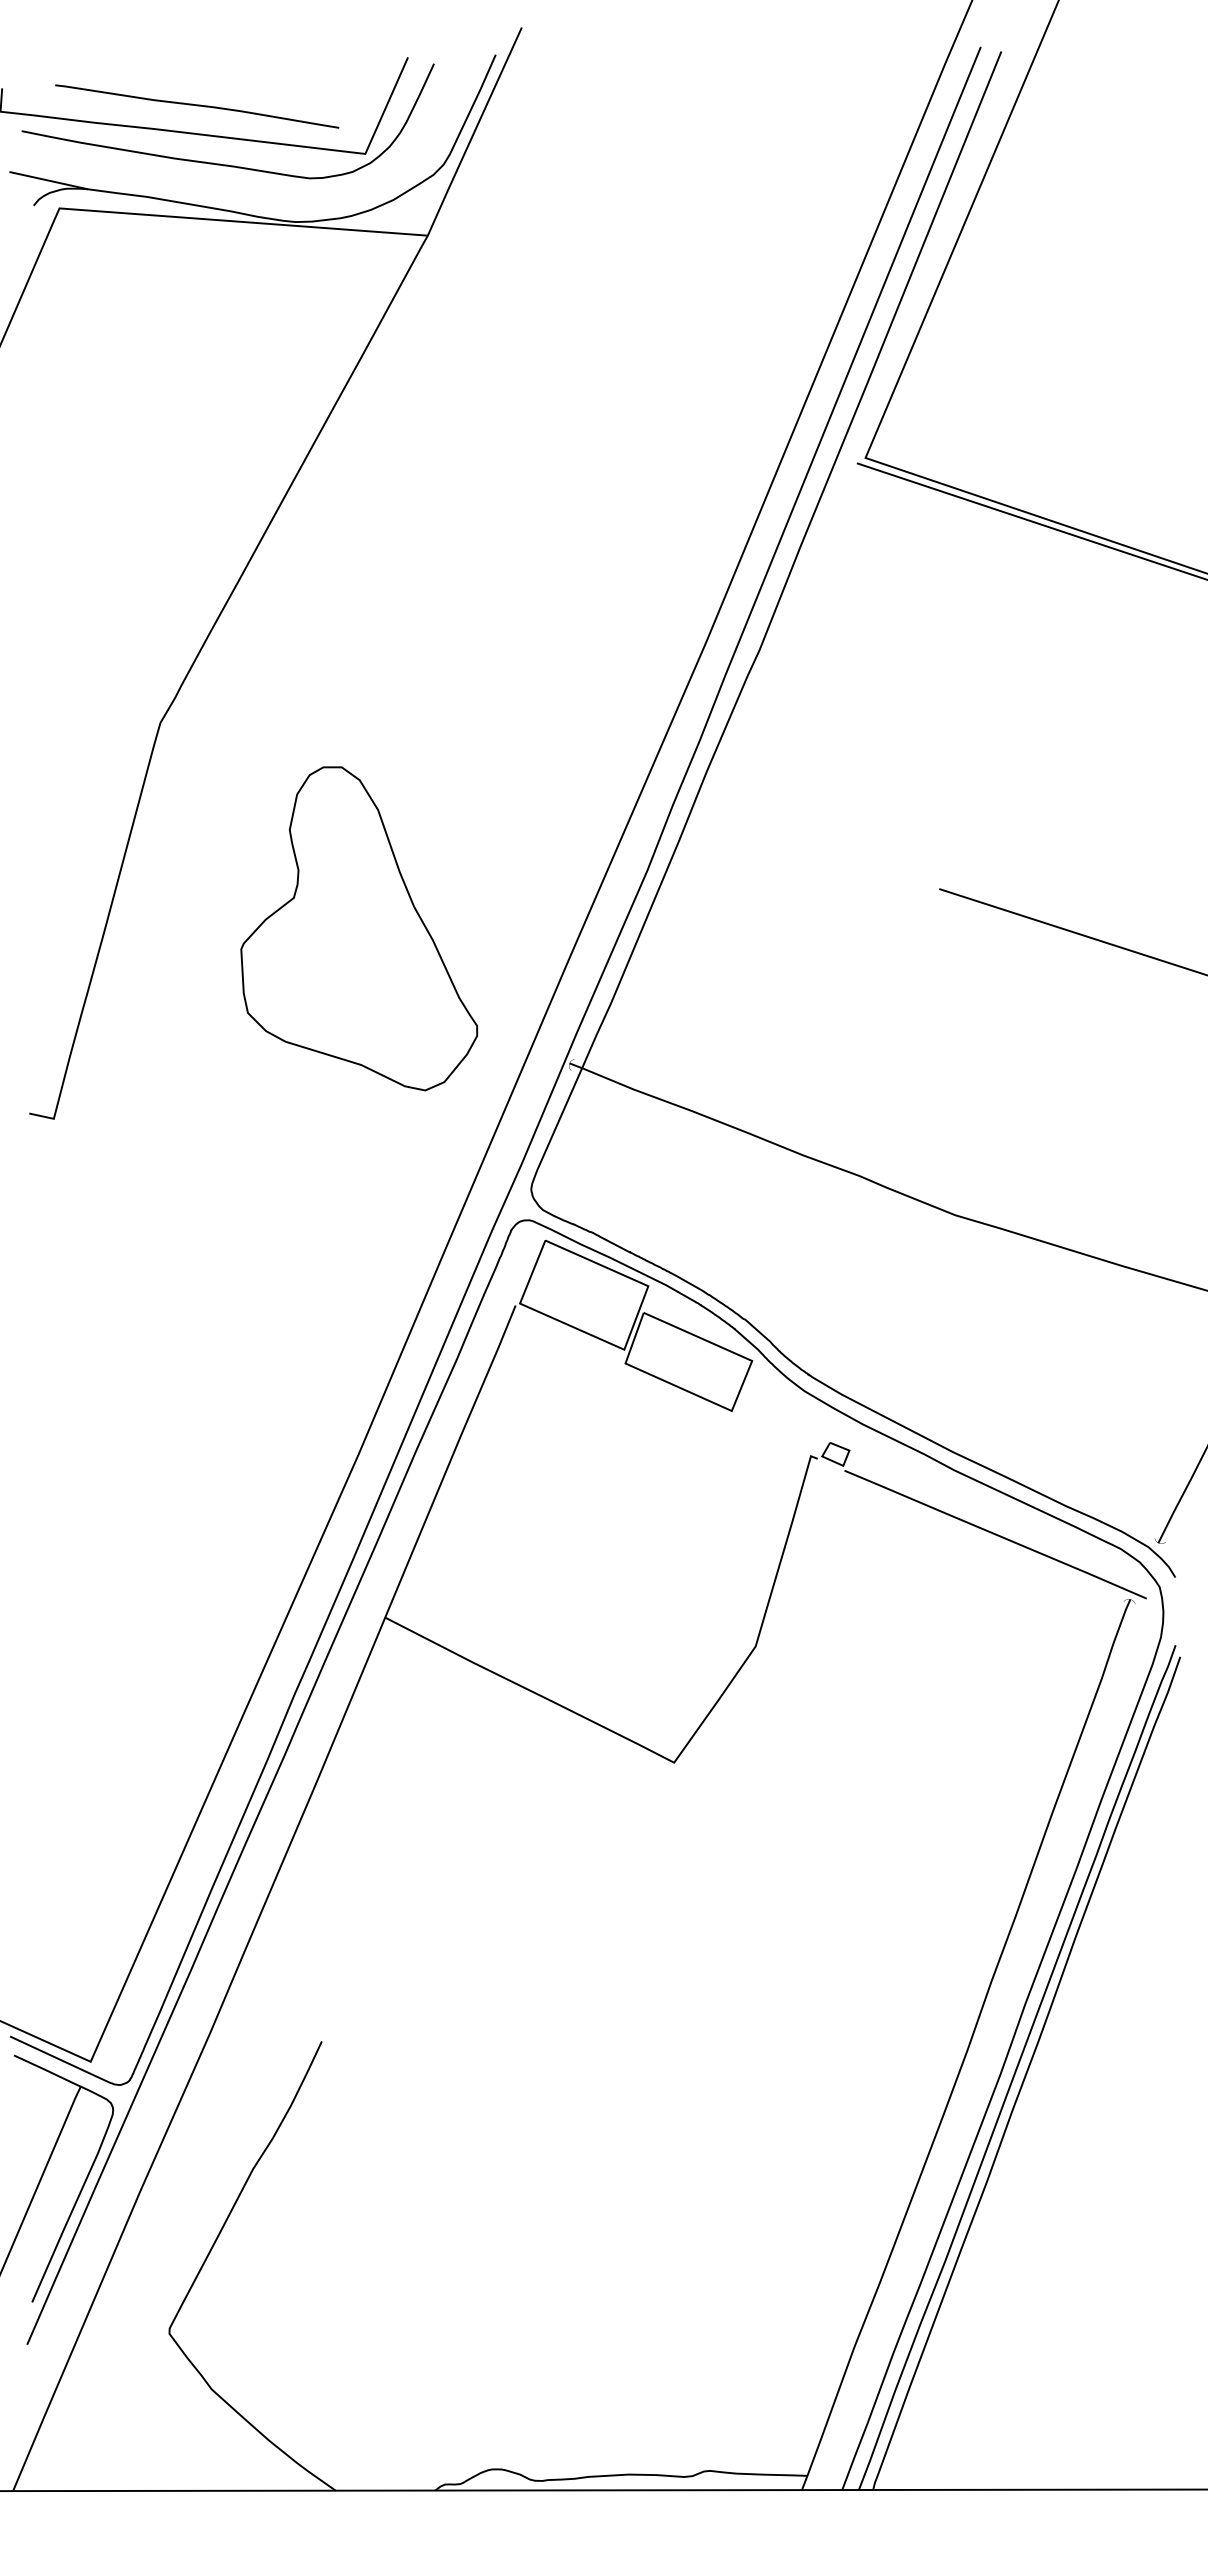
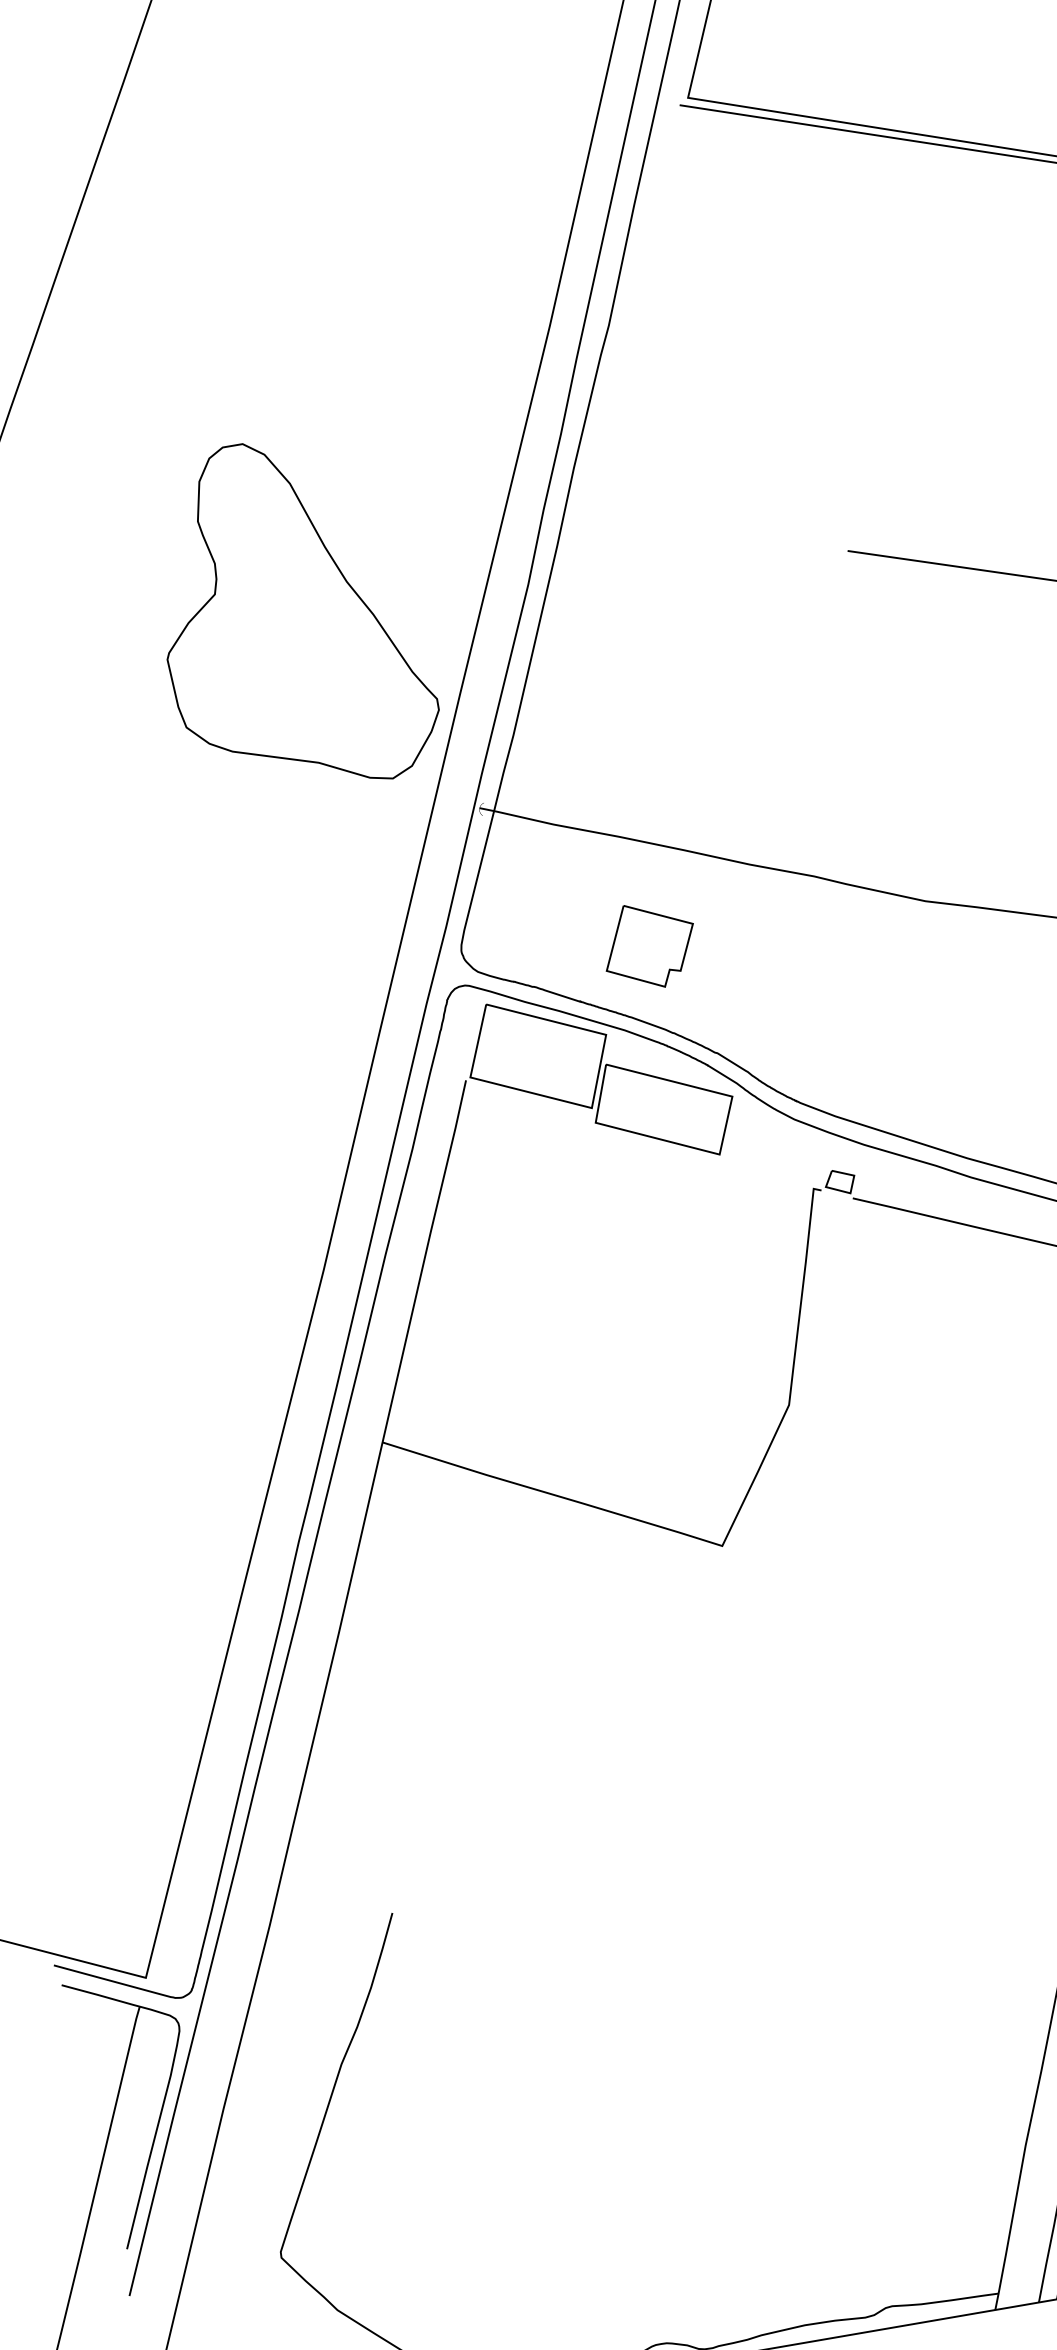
part: (359, 928) -> (291, 615), moved
part: (700, 1212) -> (648, 945), added

